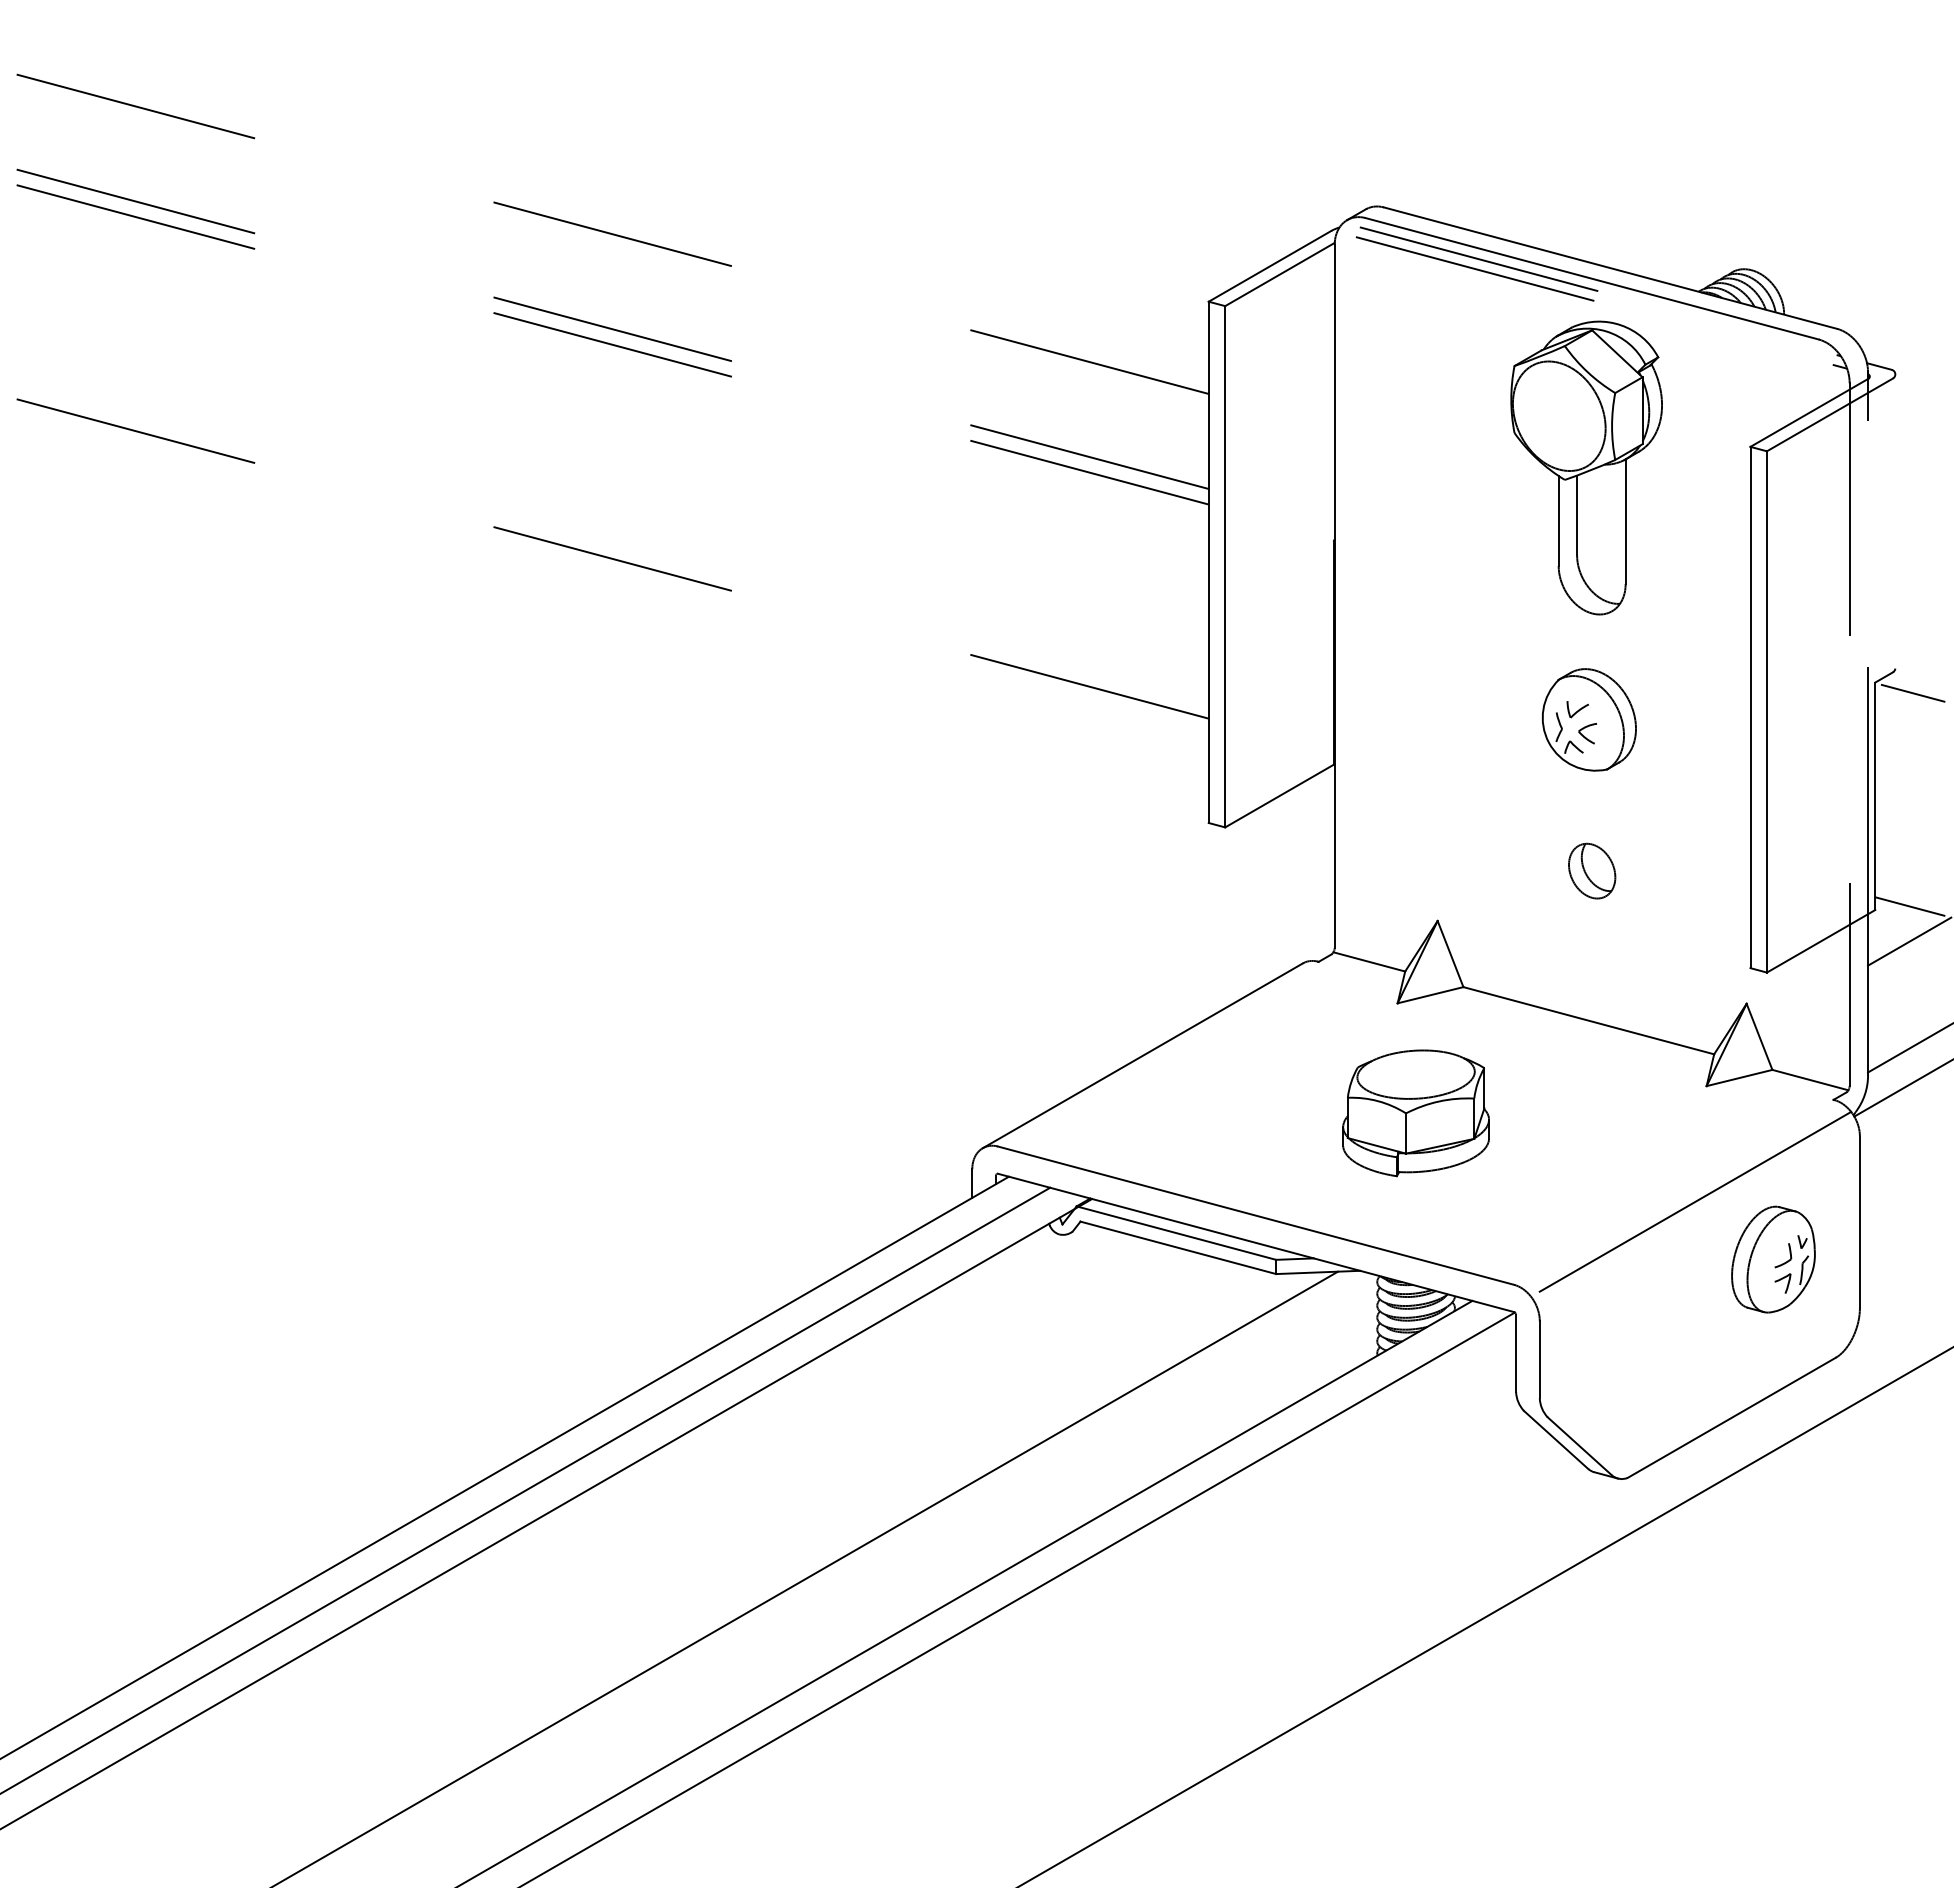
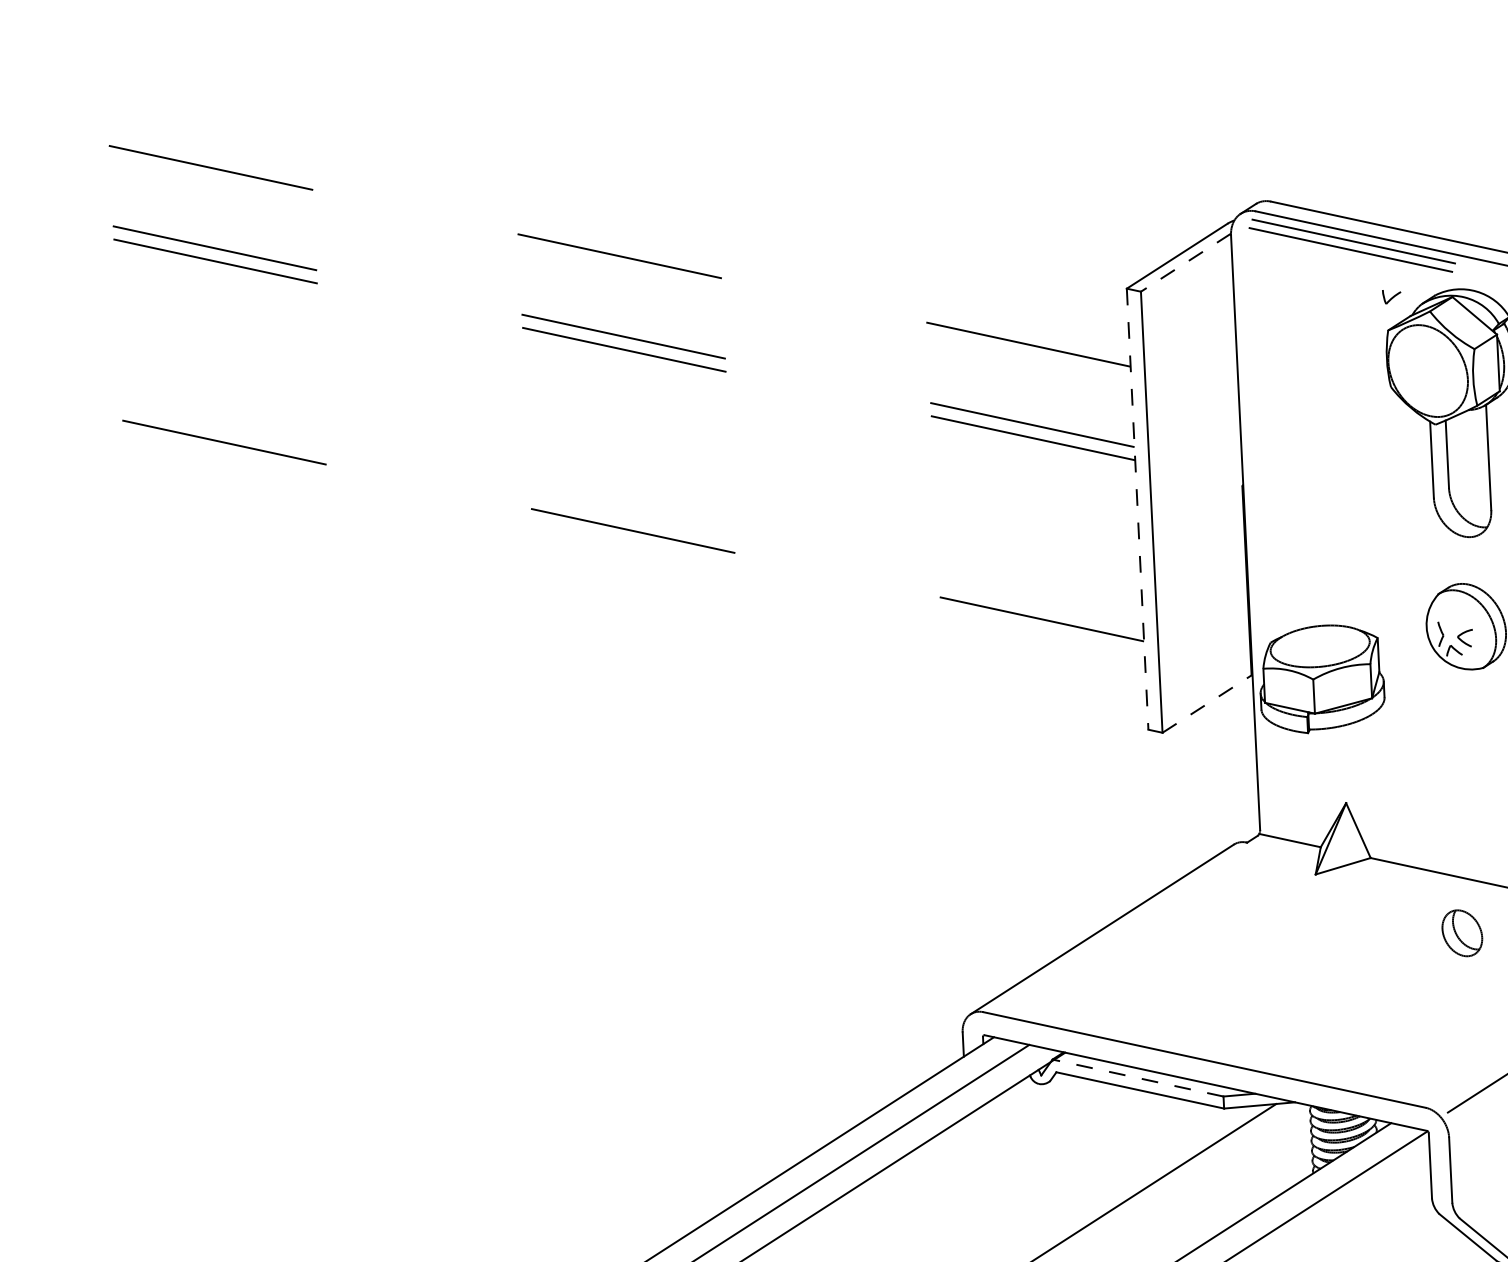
line: (1279, 274) -> (1185, 262), solid -> dashed
line: (1208, 562) -> (1137, 509), solid -> dashed
part: (1577, 709) -> (1391, 296), moved
line: (1279, 796) -> (1207, 704), solid -> dashed
part: (1592, 870) -> (1462, 932), moved
part: (1415, 1113) -> (1321, 679), moved
line: (1175, 1232) -> (1137, 1077), solid -> dashed

